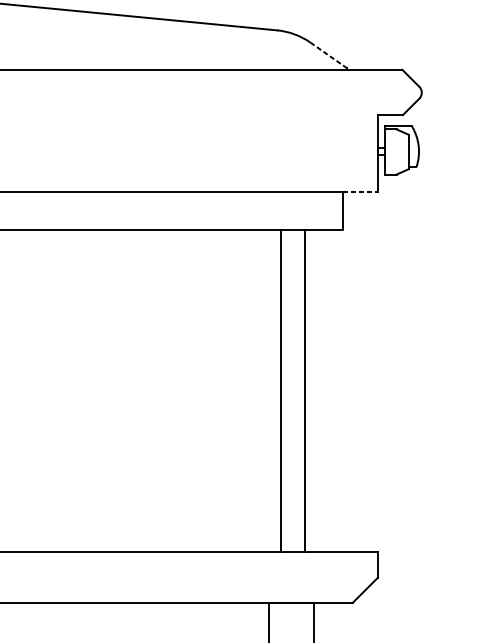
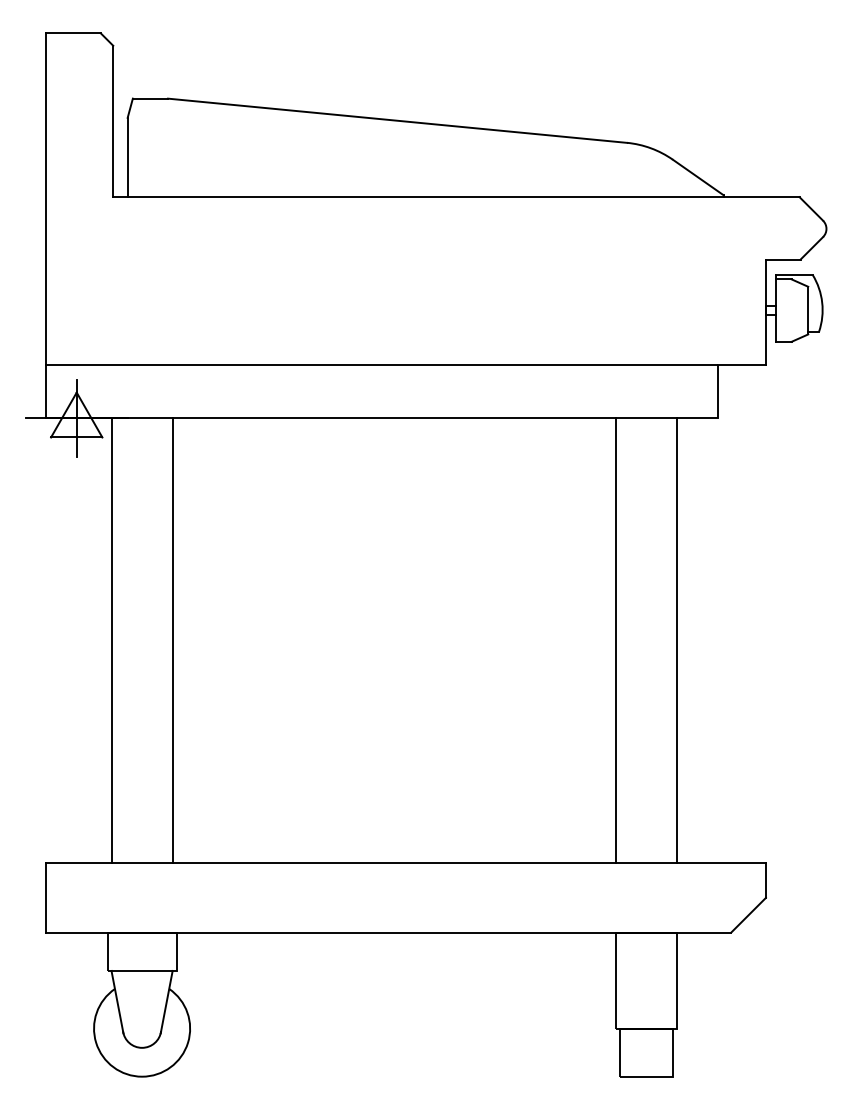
line: (329, 55) -> (698, 177), dashed -> solid
line: (360, 191) -> (742, 365), dashed -> solid
line: (281, 391) -> (677, 640), moved
line: (305, 391) -> (616, 640), moved

